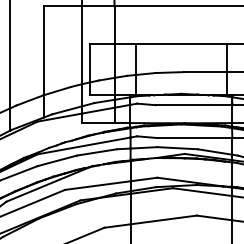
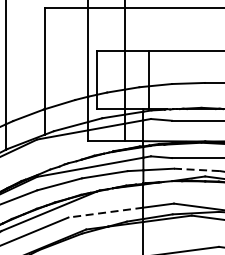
line: (178, 148) -> (198, 170), solid -> dashed
line: (97, 185) -> (105, 212), solid -> dashed

